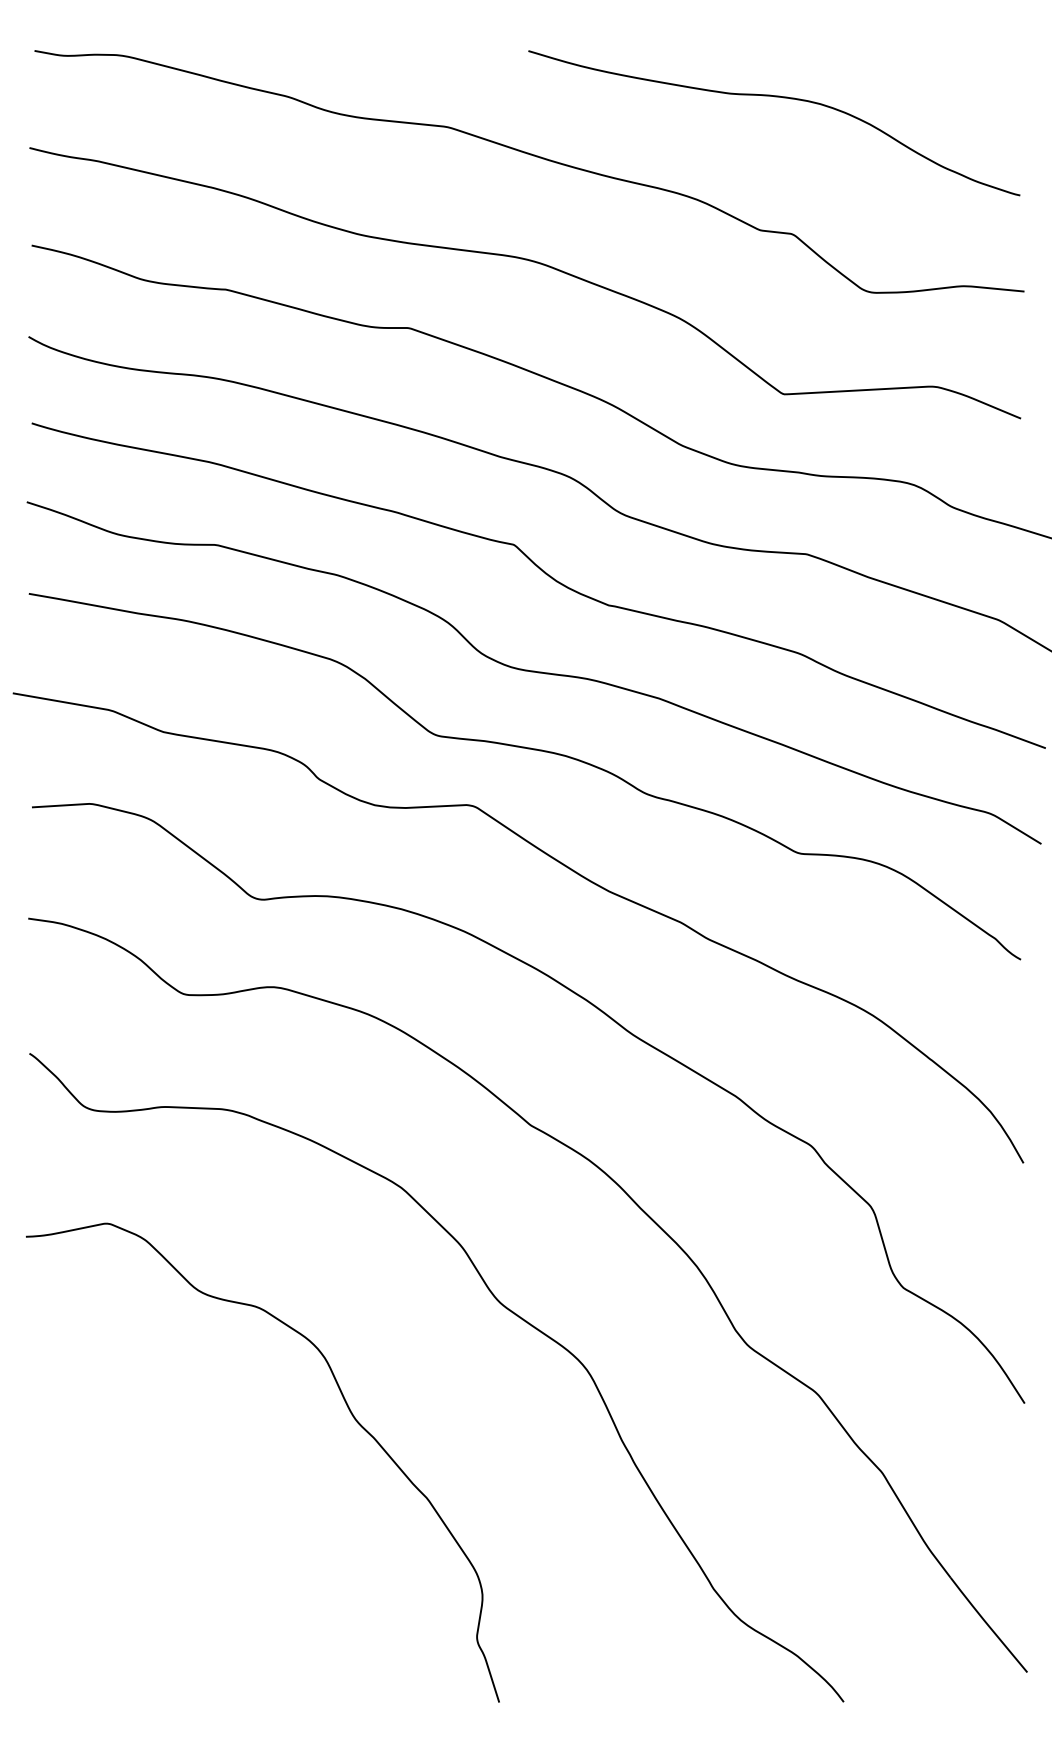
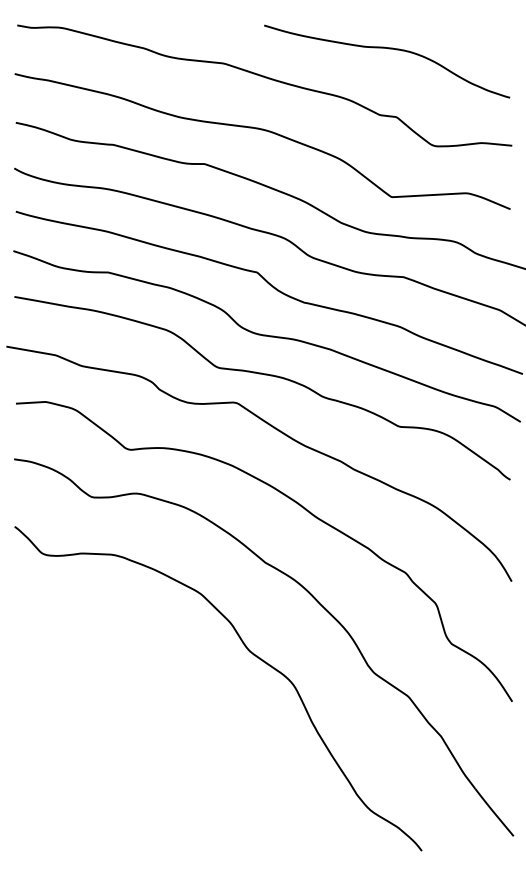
curve: (351, 1416) -> (175, 708), removed

